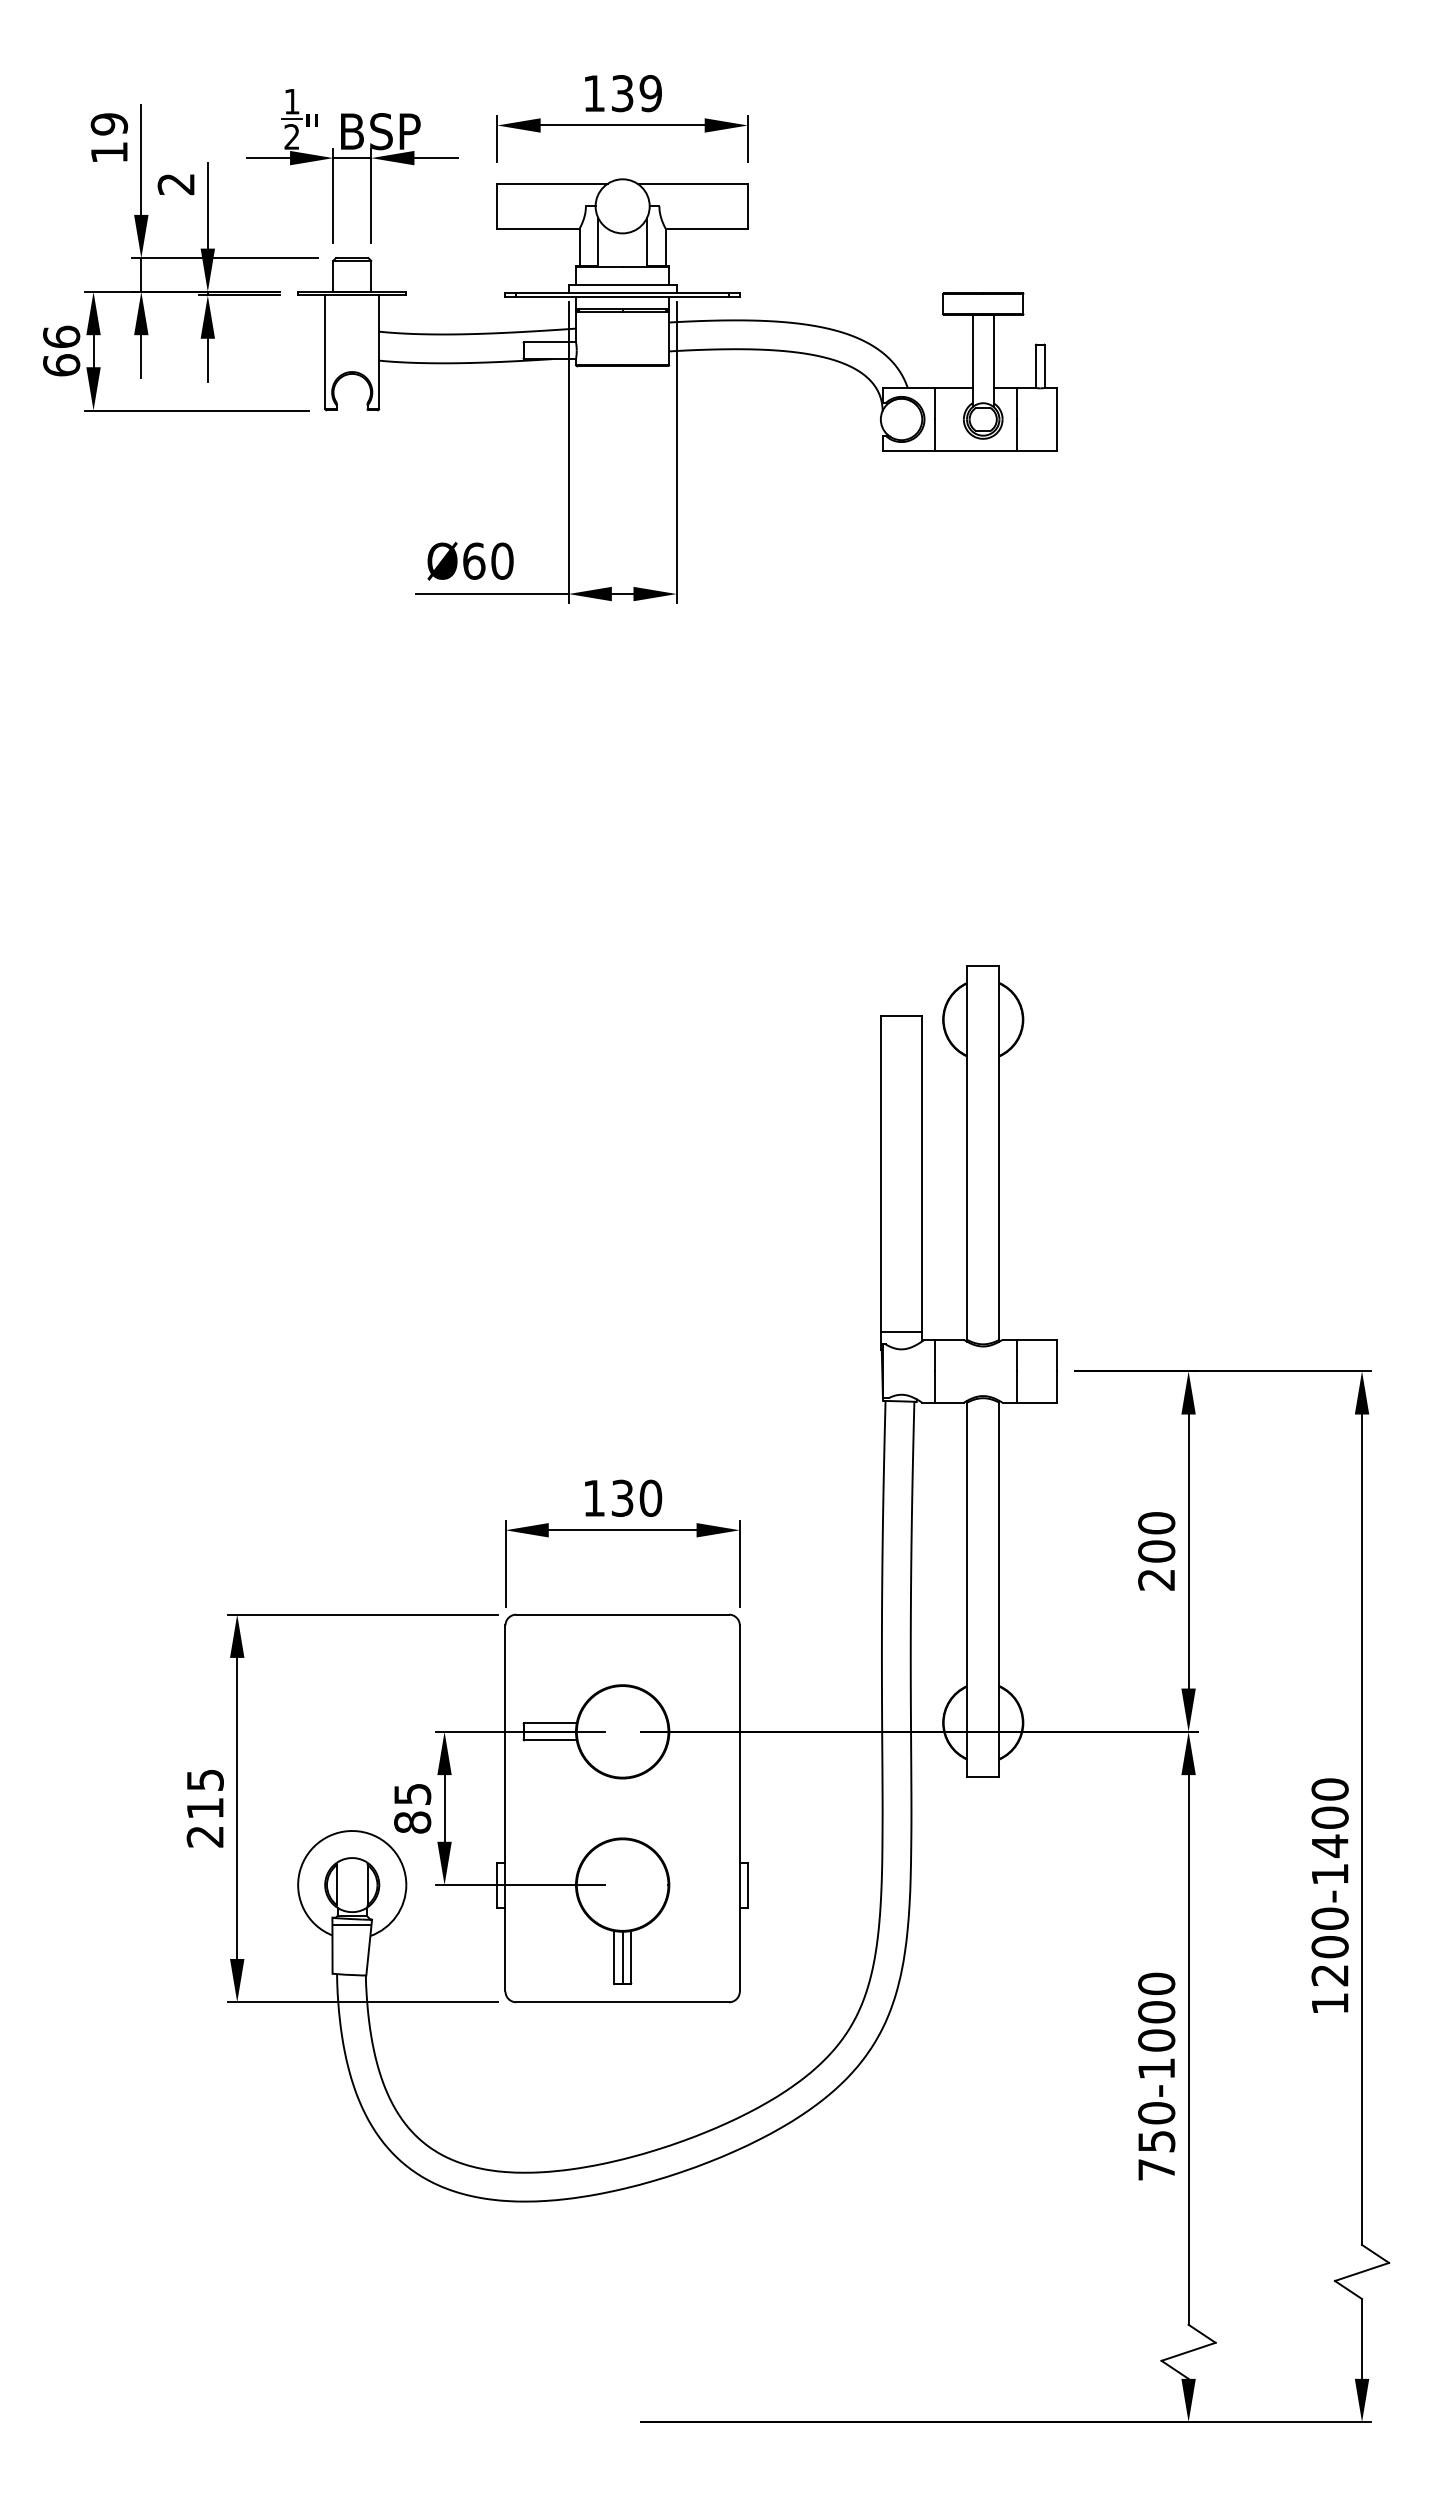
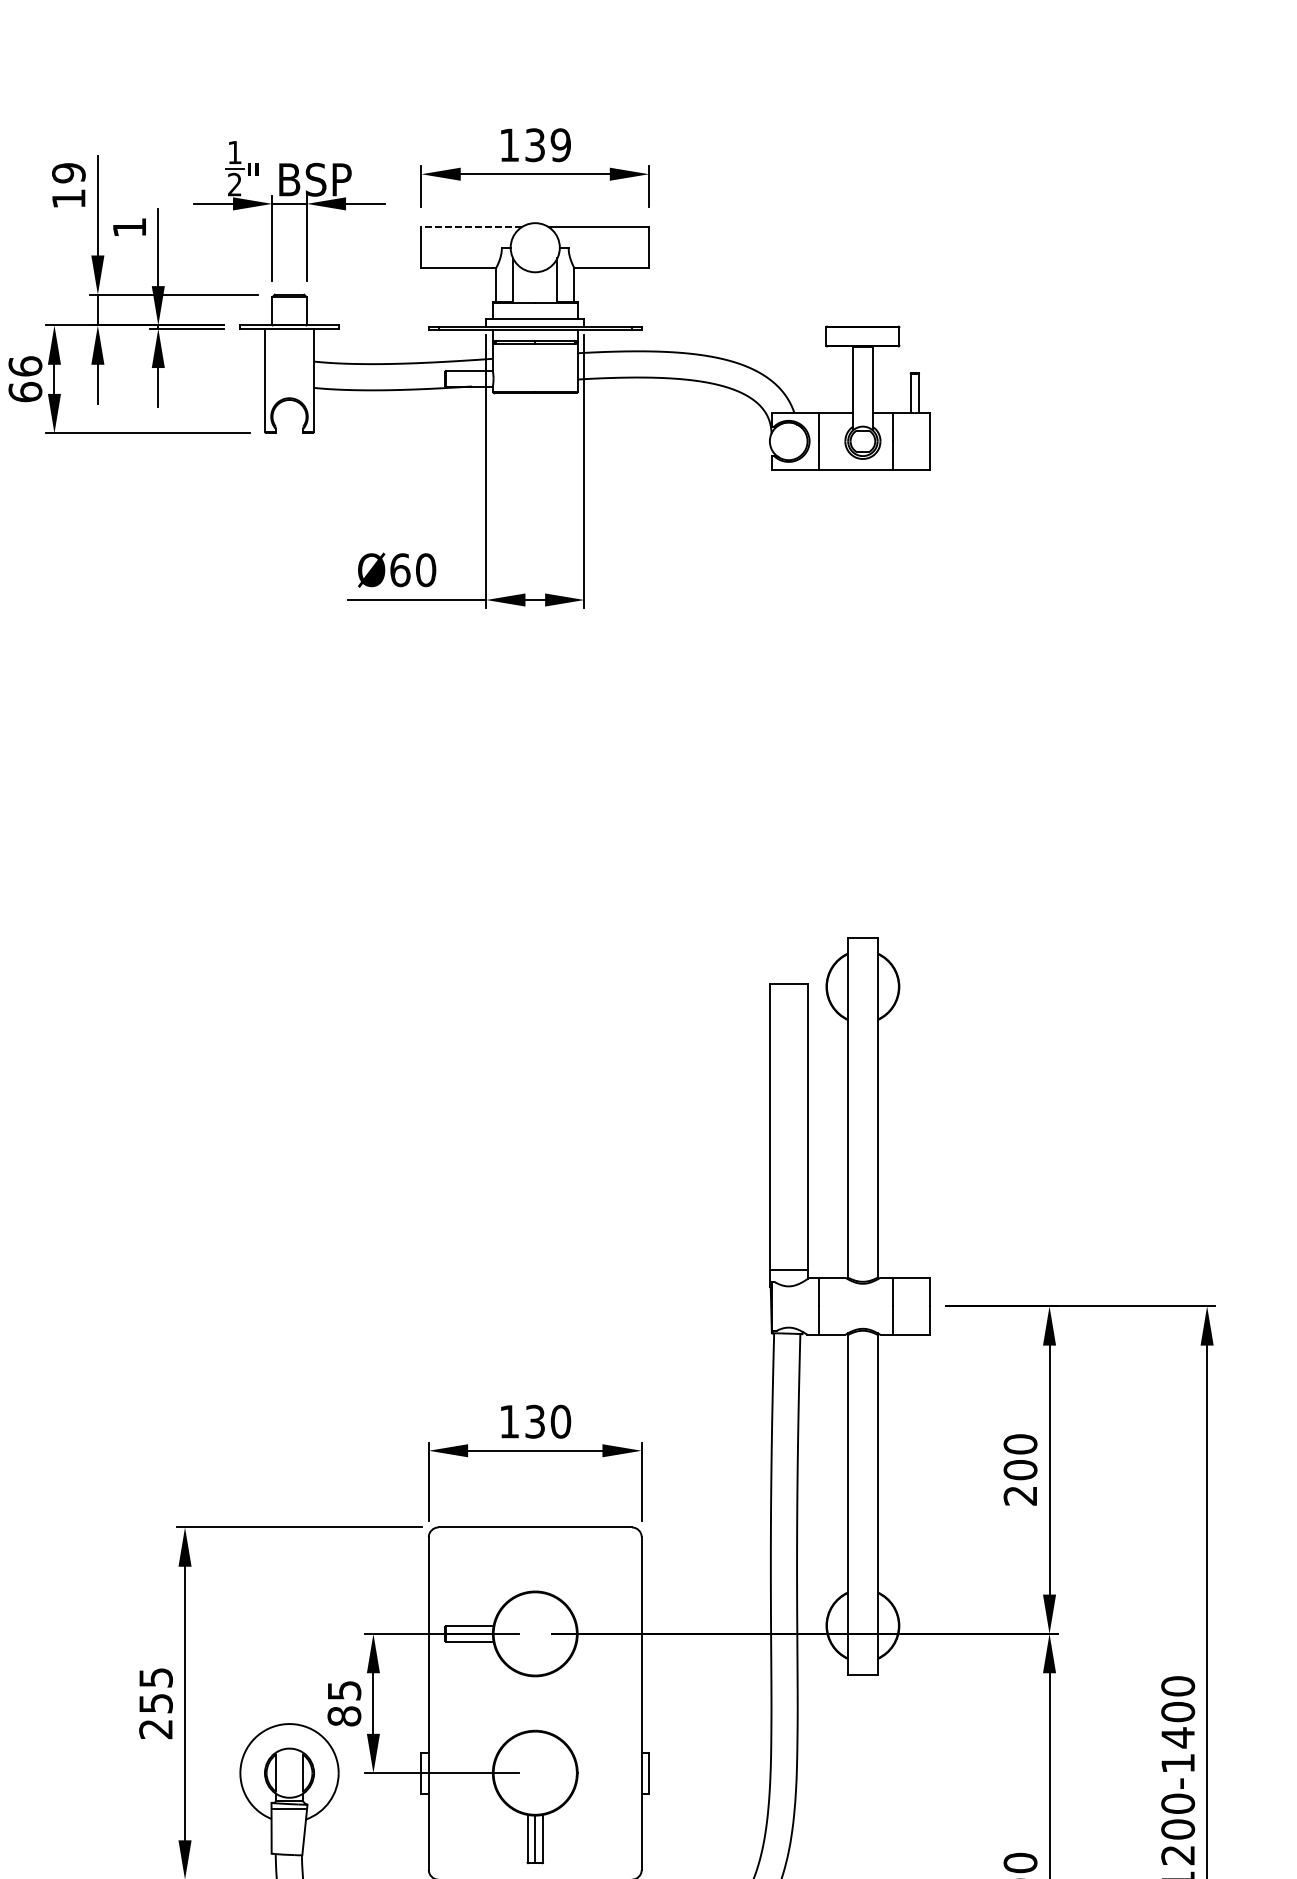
line: (552, 183) -> (471, 226), solid -> dashed
text: (175, 184) -> (128, 227), 2 -> 1
text: (205, 1808) -> (156, 1703), 215 -> 255

